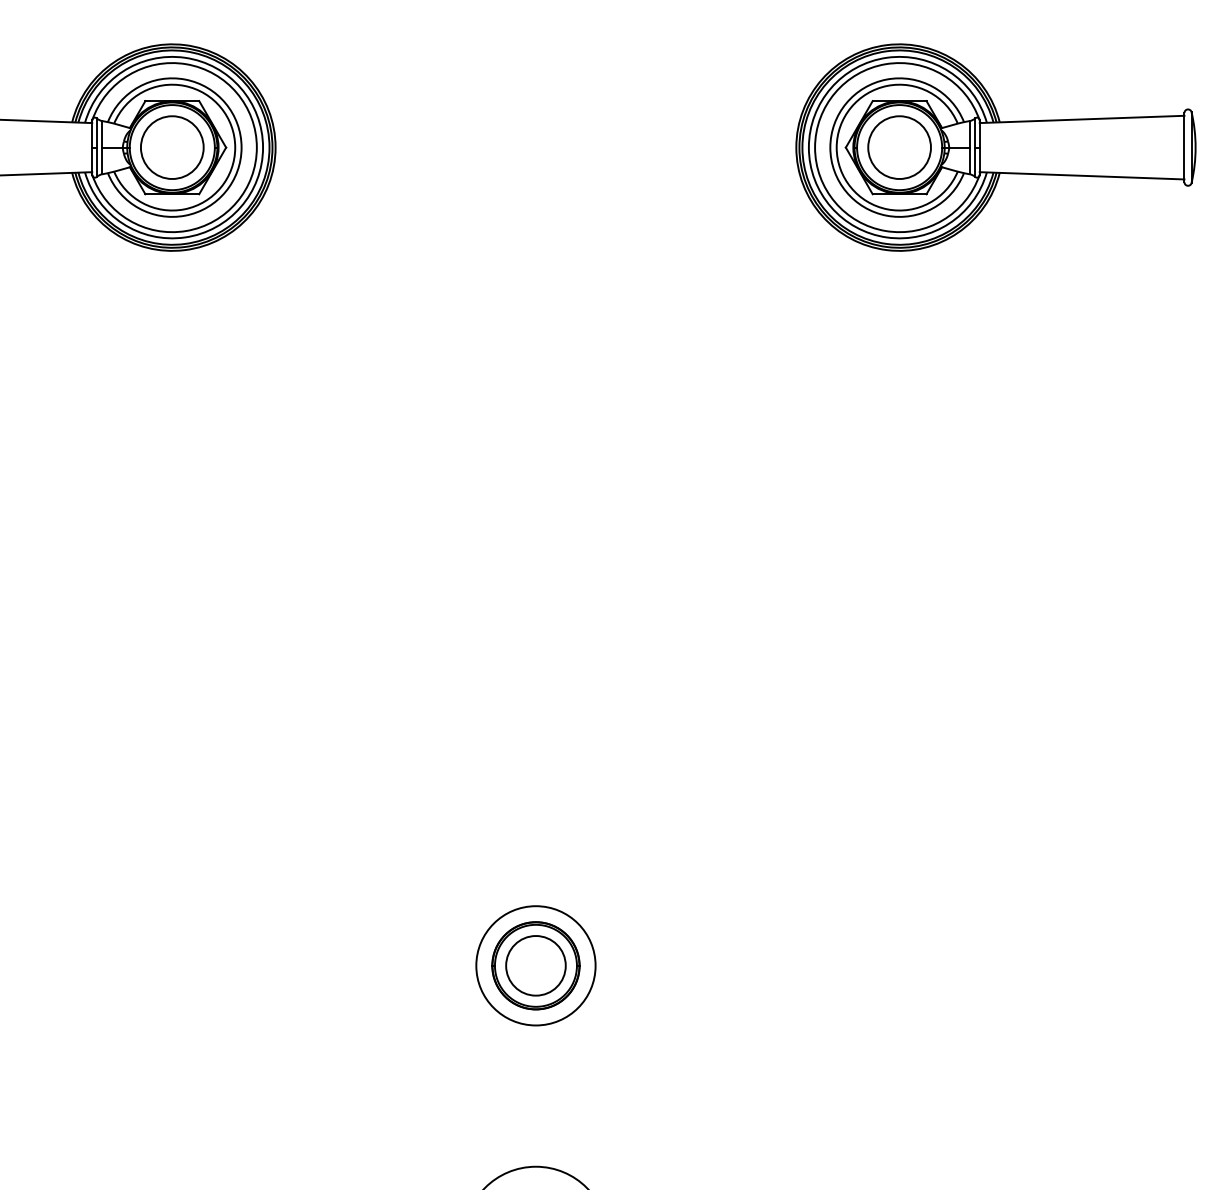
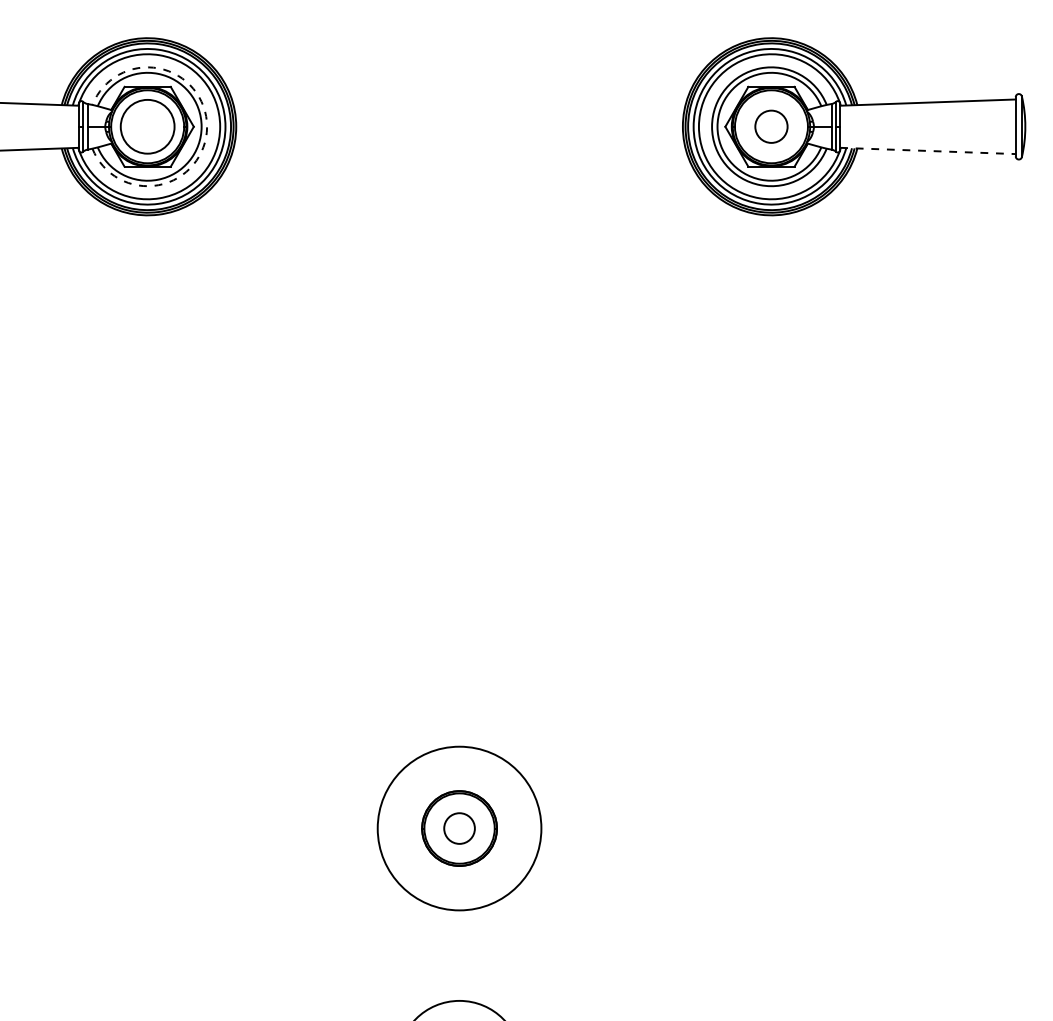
arc: (241, 147) -> (207, 126), solid -> dashed
circle: (899, 147) -> (771, 126), size x0.6
line: (1082, 175) -> (928, 150), solid -> dashed
circle: (535, 965) -> (459, 828), size x0.6
circle: (535, 965) -> (459, 828), size x1.6

